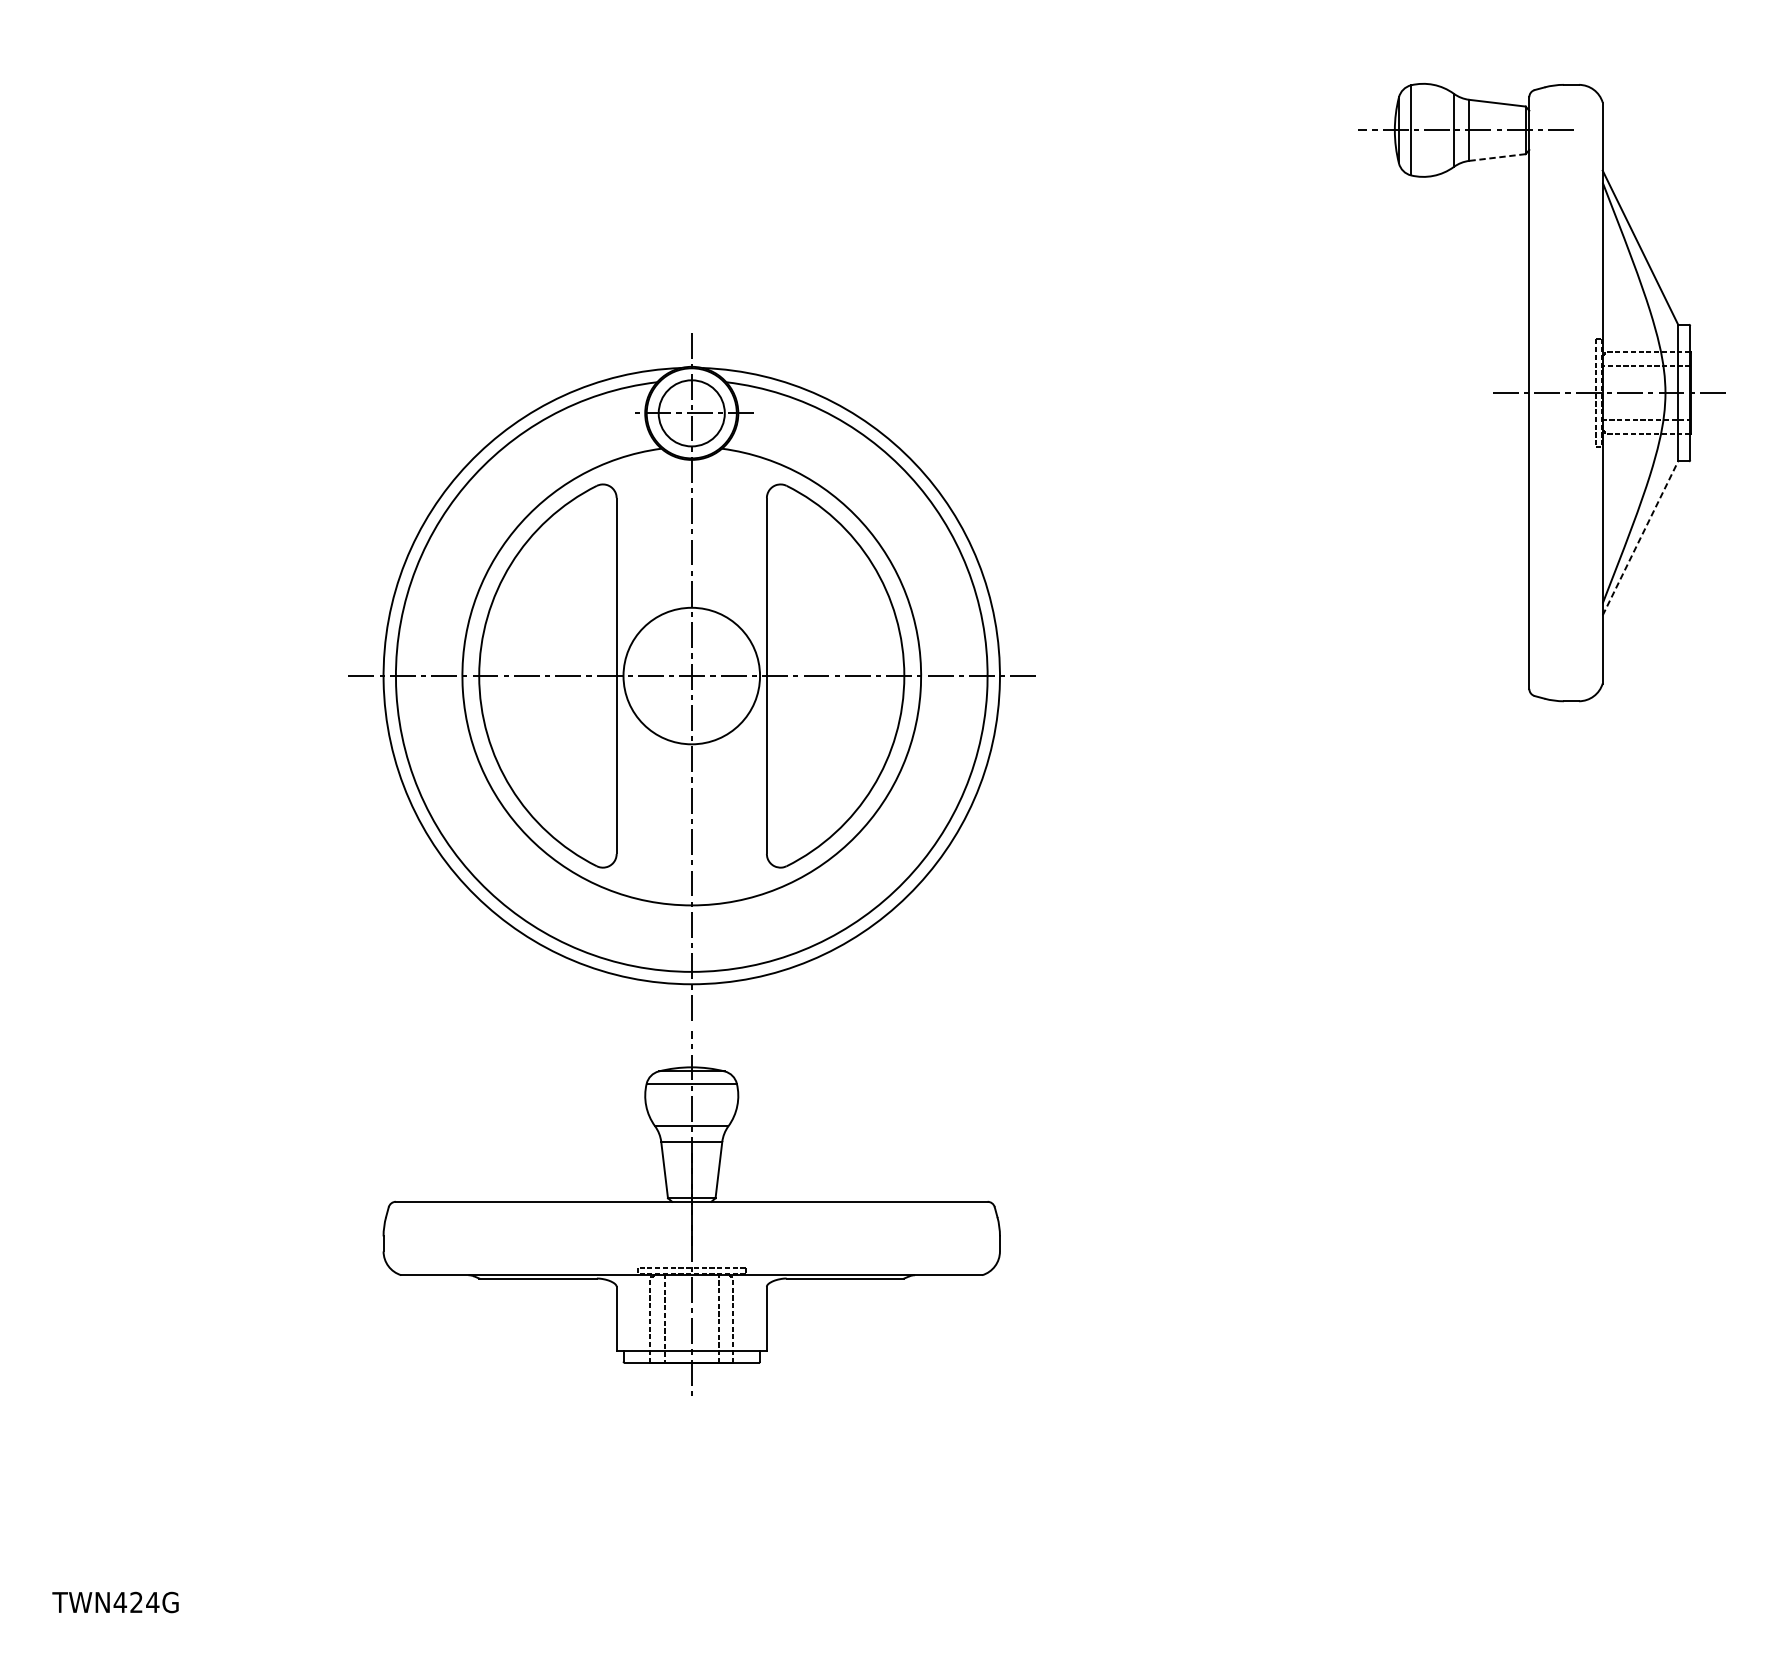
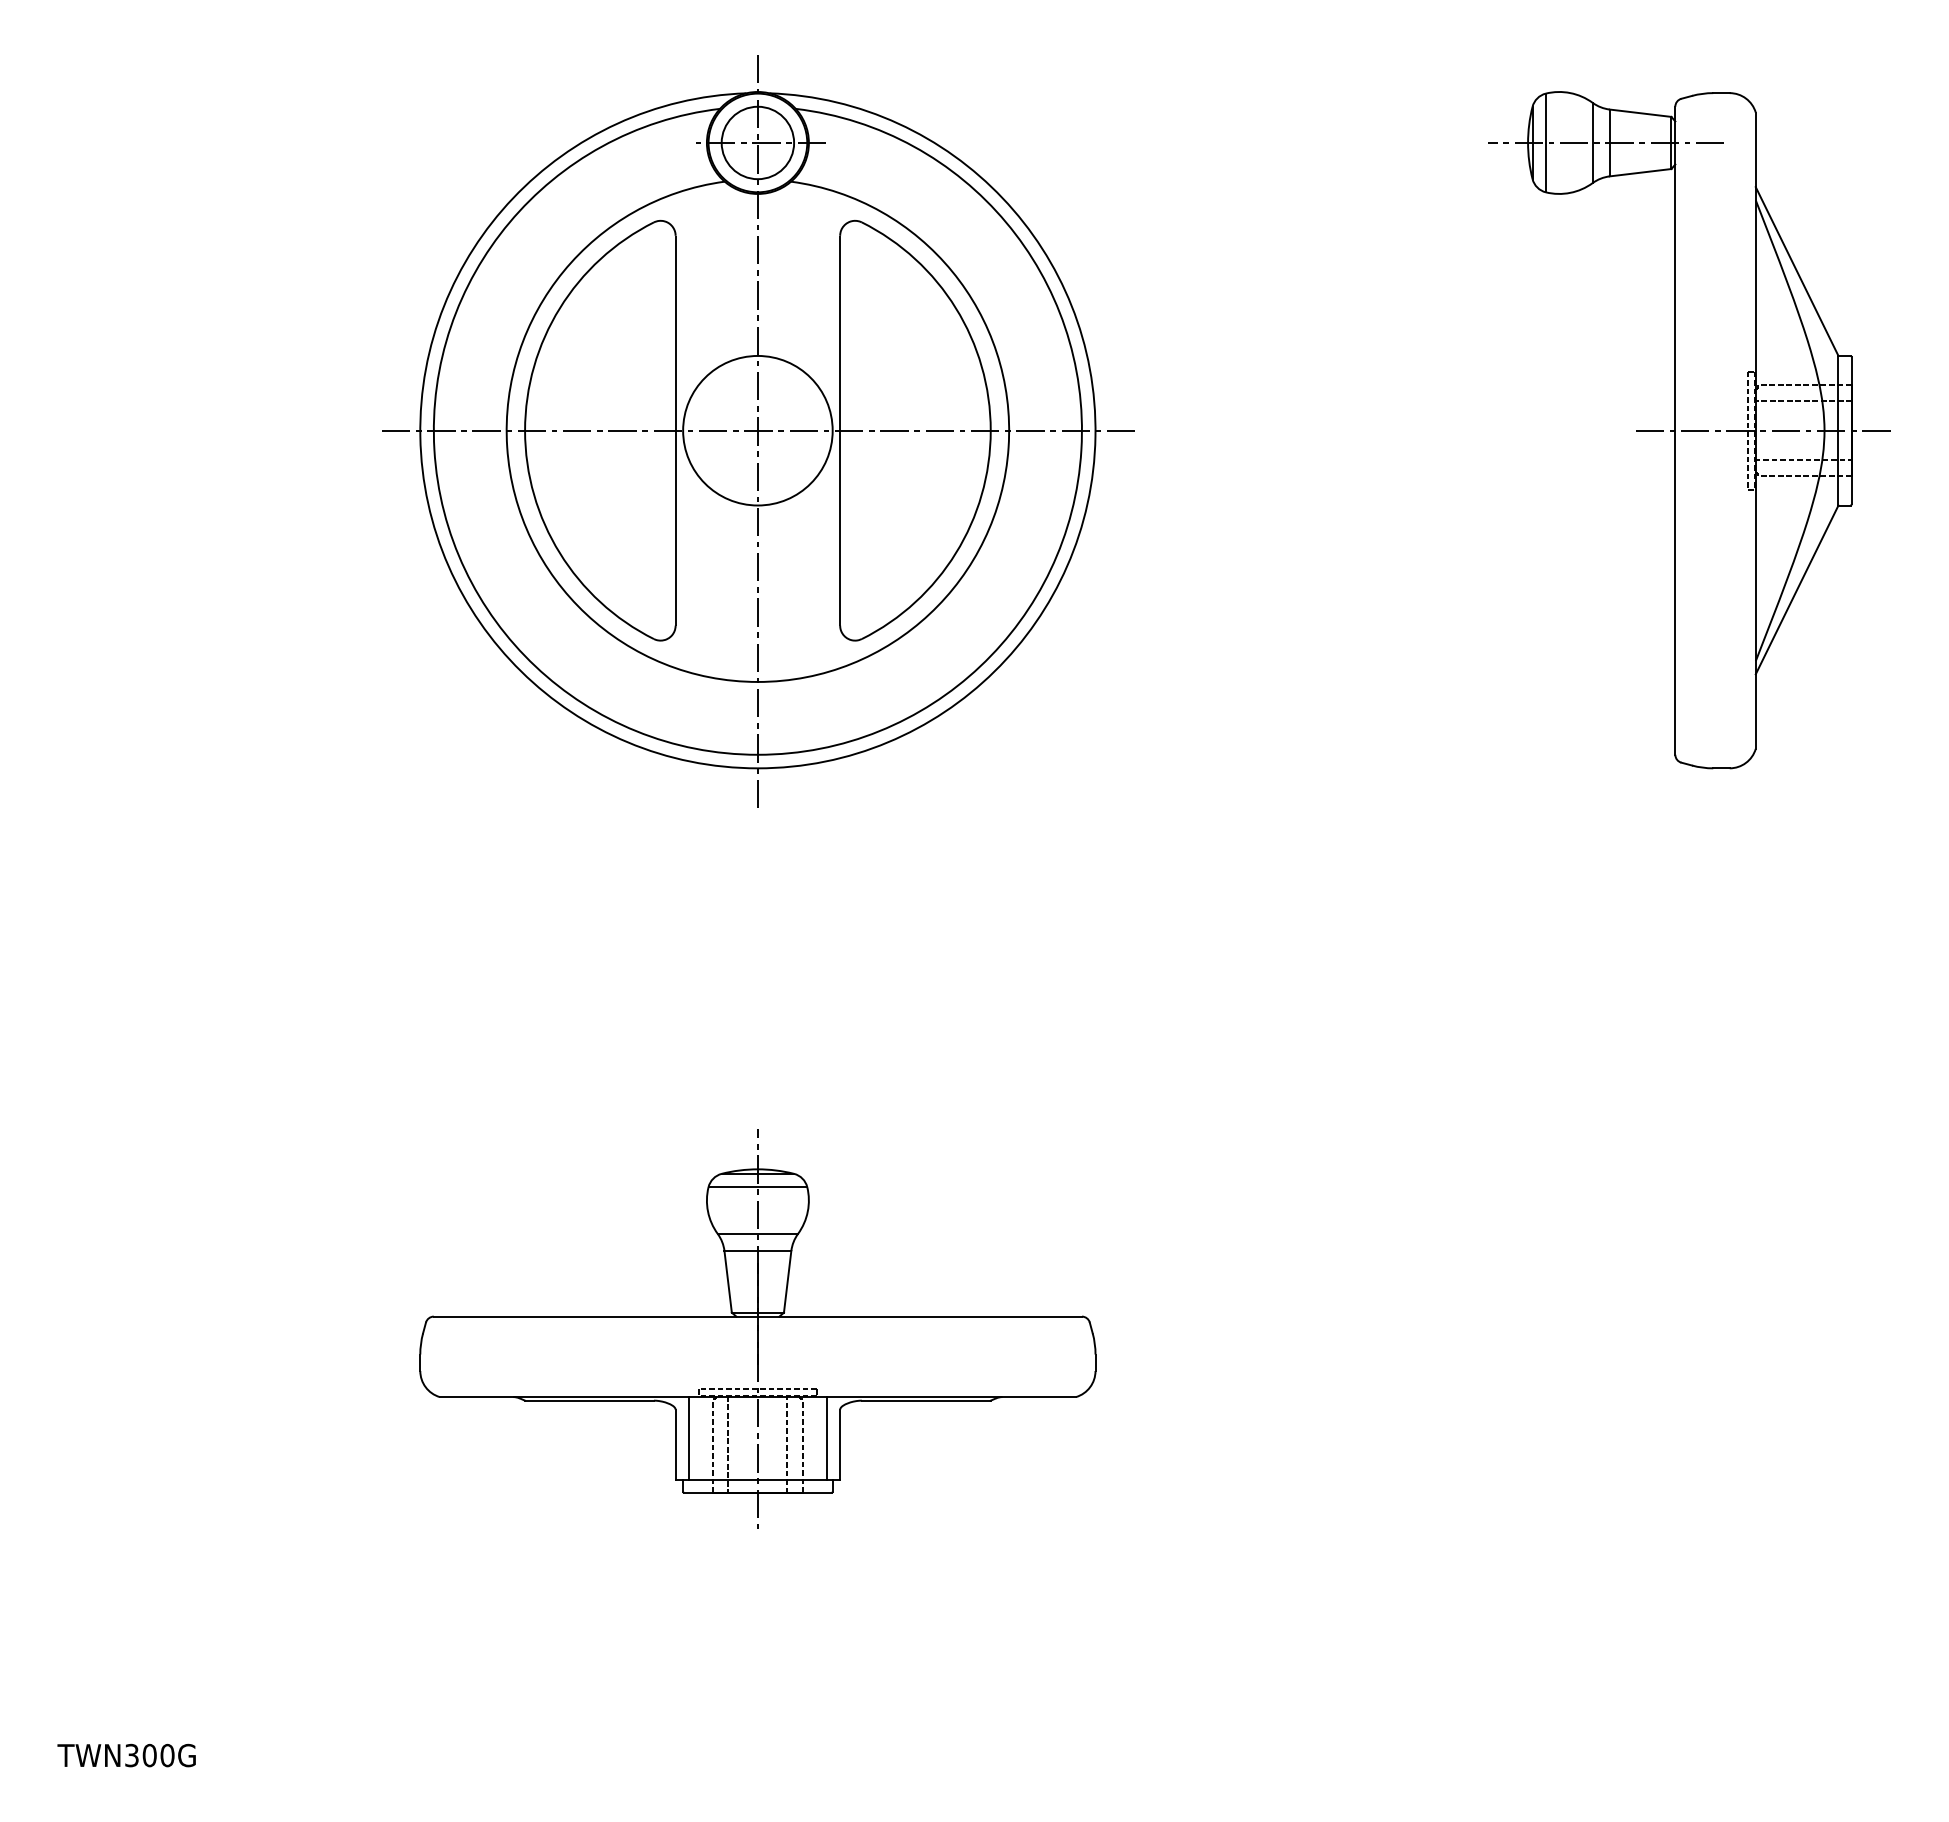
line: (1498, 157) -> (1641, 172), dashed -> solid
line: (1640, 538) -> (1797, 589), dashed -> solid
part: (692, 676) -> (758, 431), moved
line: (629, 1313) -> (689, 1438), added
line: (754, 1313) -> (826, 1438), added
text: (136, 1602) -> (149, 1755), TWN424G -> TWN300G

